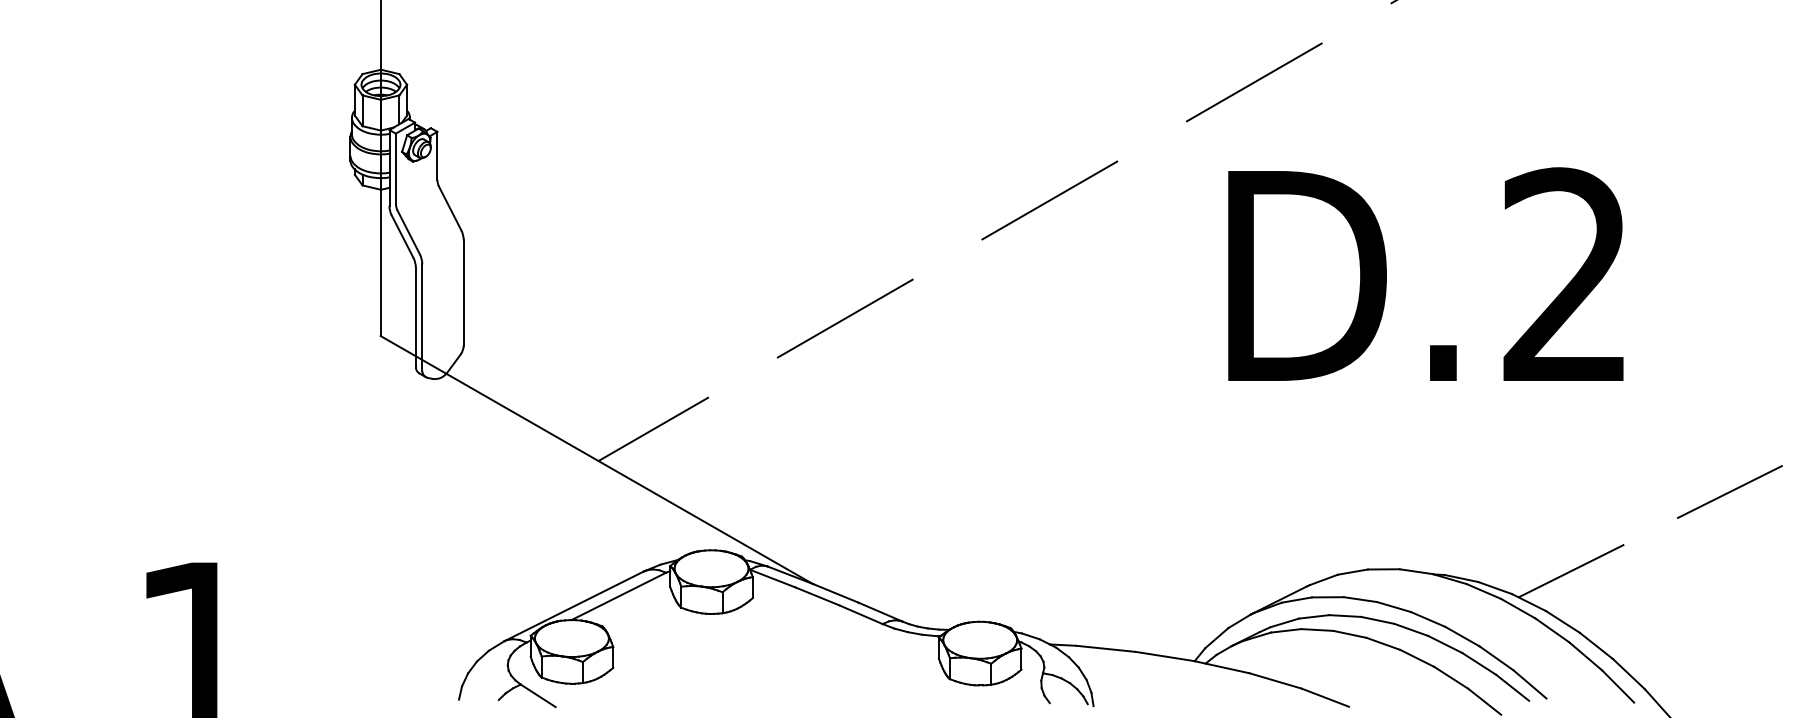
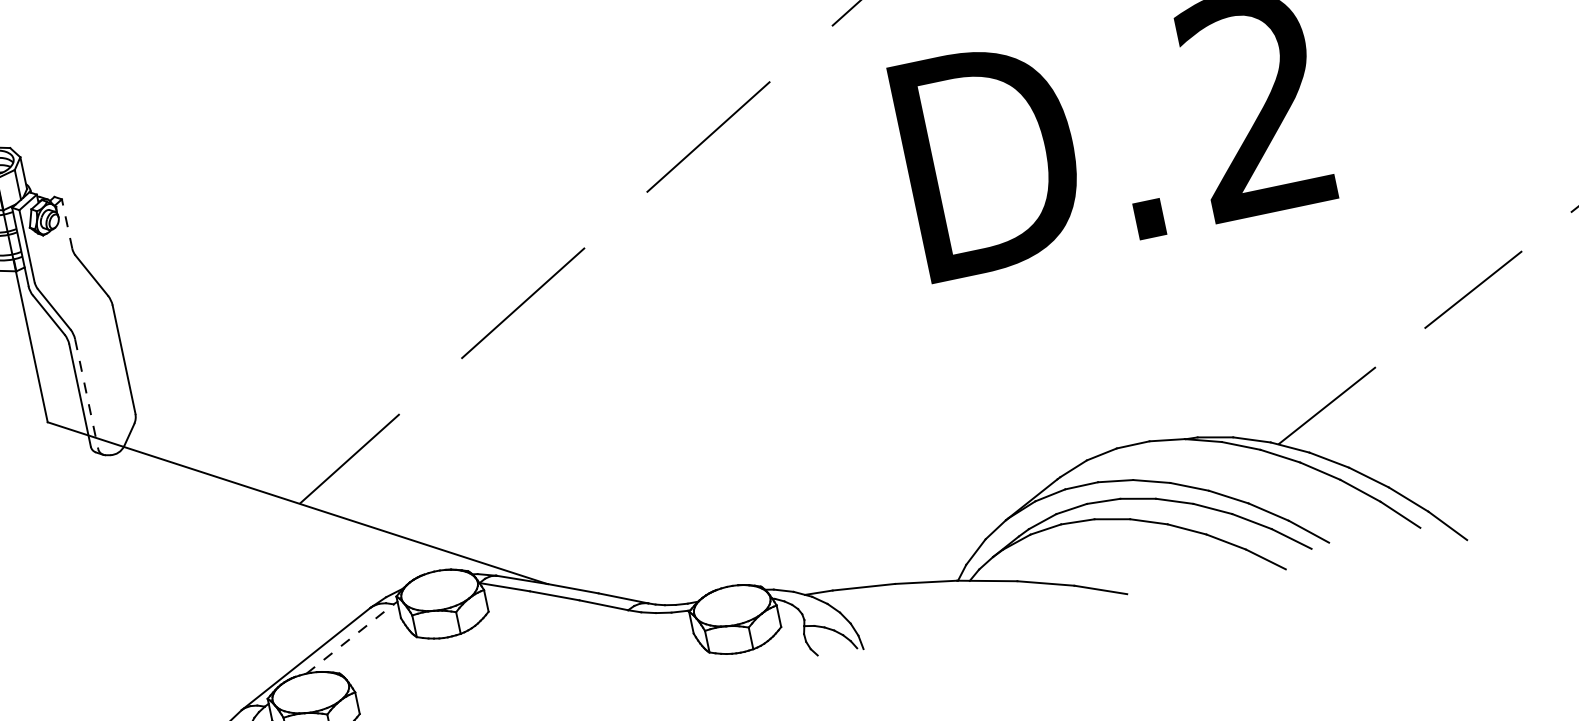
line: (437, 155) -> (67, 223), solid -> dashed
line: (422, 318) -> (87, 395), solid -> dashed
line: (618, 596) -> (349, 639), solid -> dashed

